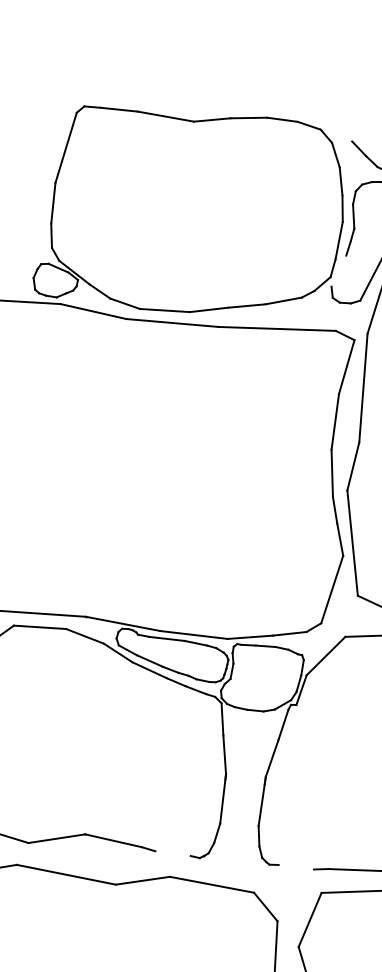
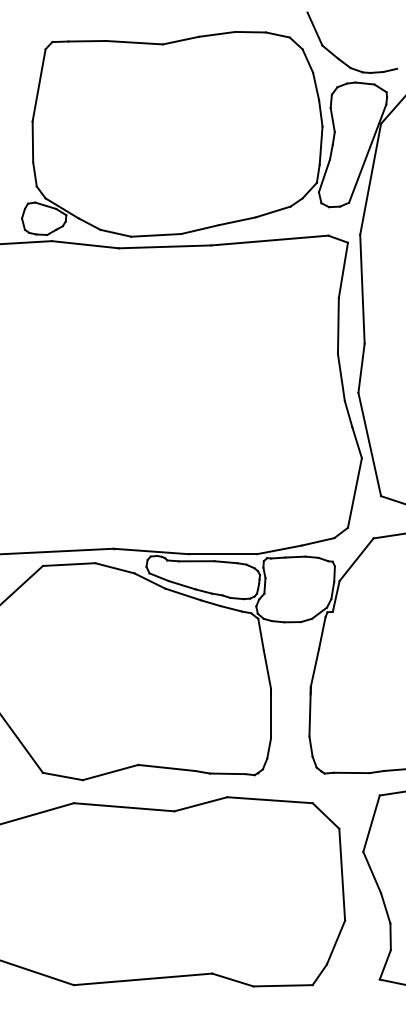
line: (346, 123) -> (314, 28), added
line: (338, 270) -> (323, 175), added
line: (172, 853) -> (227, 773), added
line: (296, 866) -> (351, 772), added

